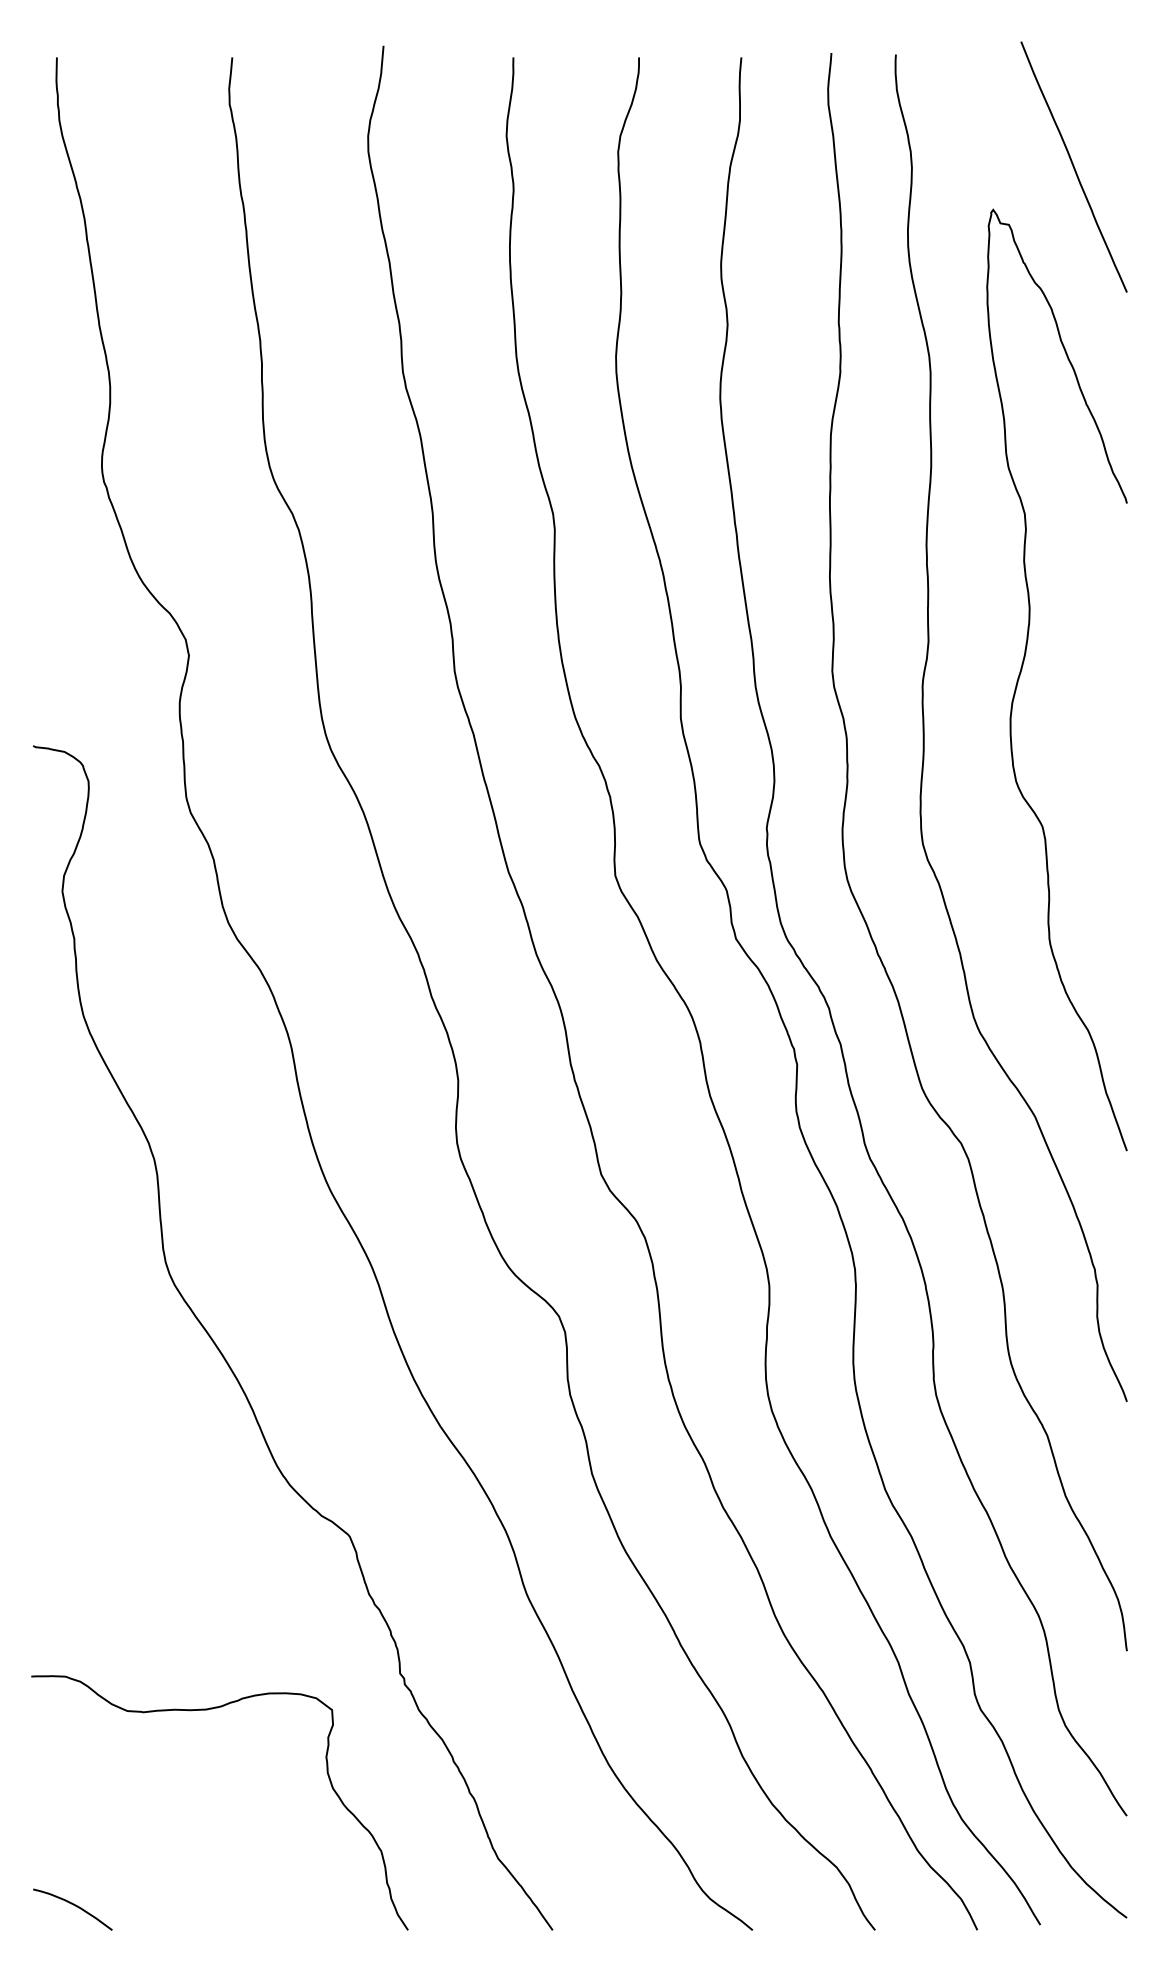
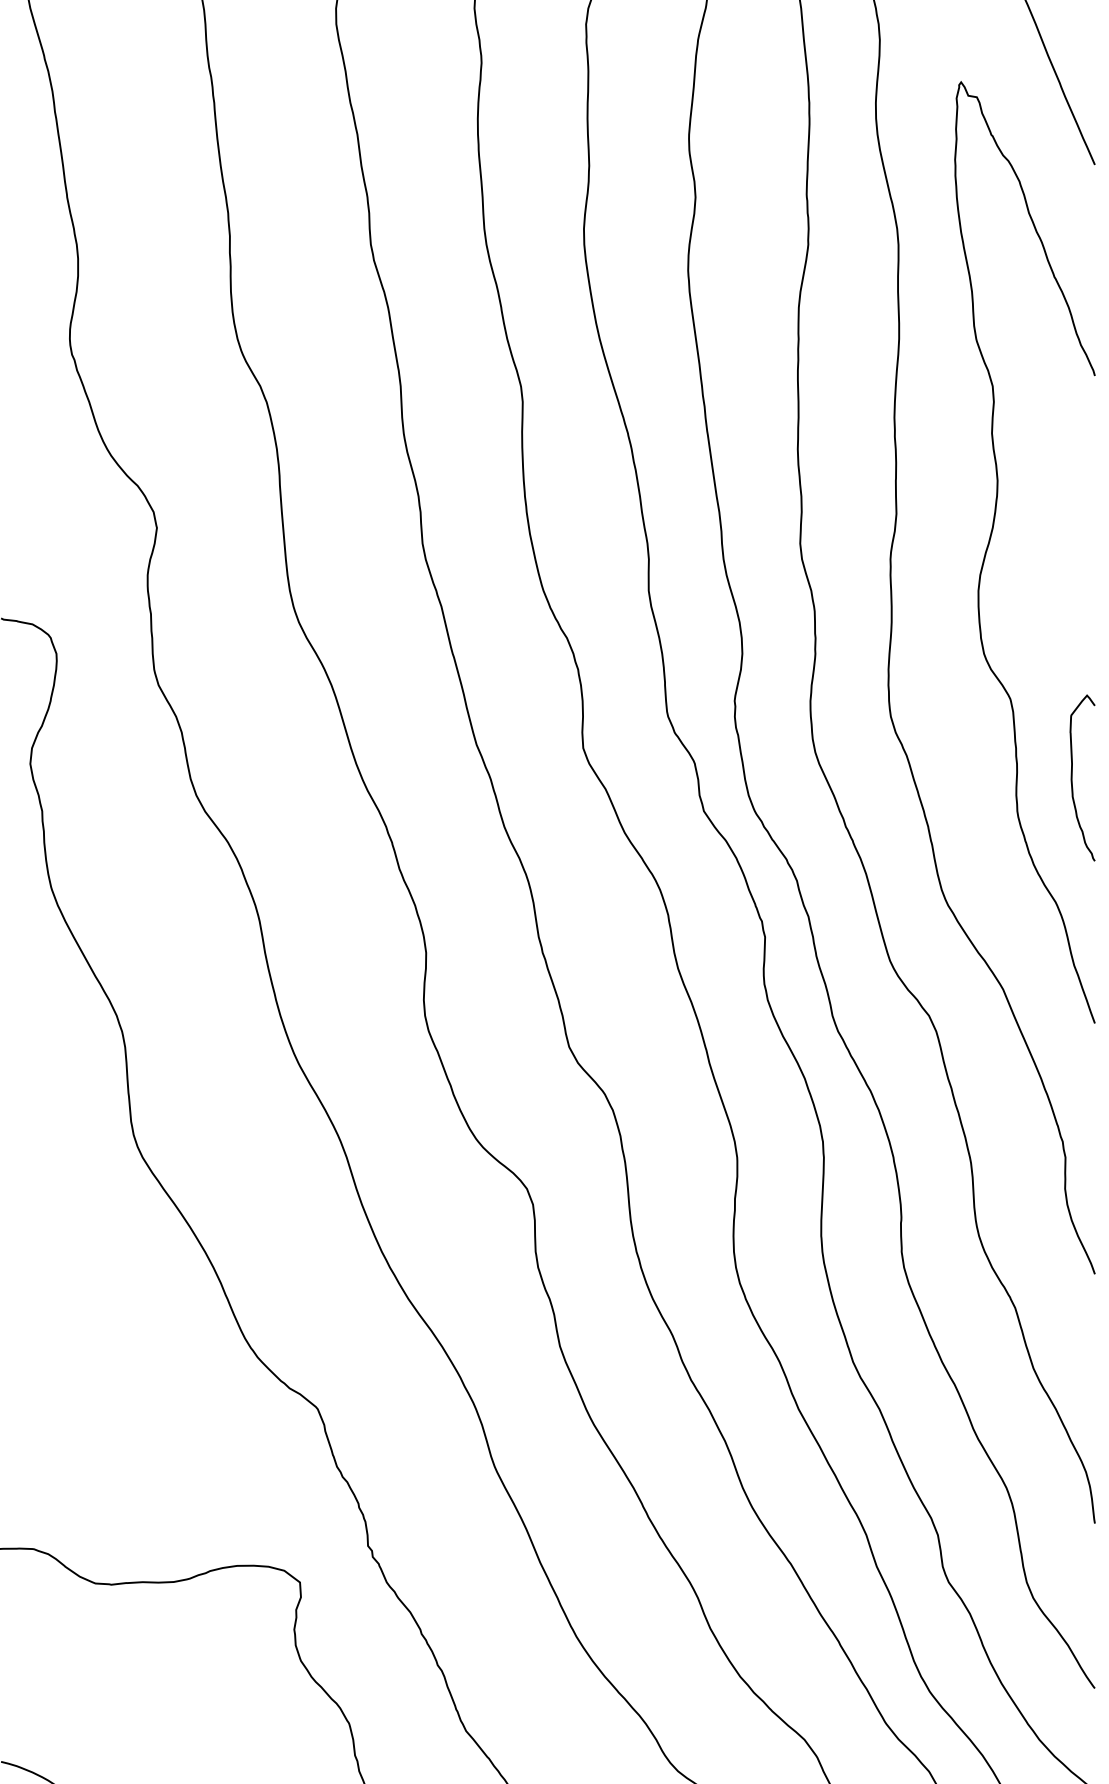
curve: (1104, 905) -> (1072, 777), added

